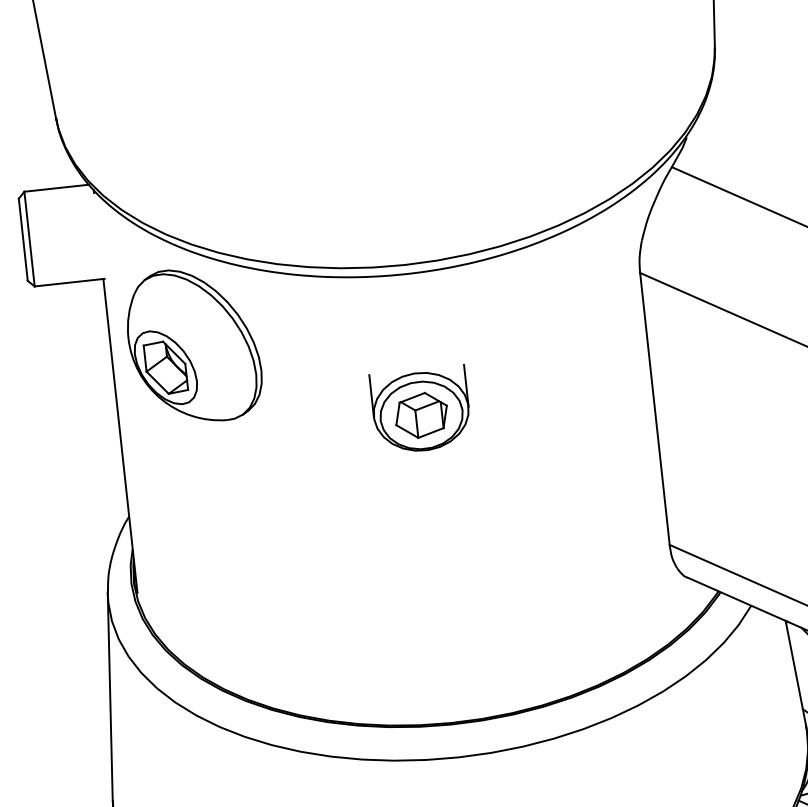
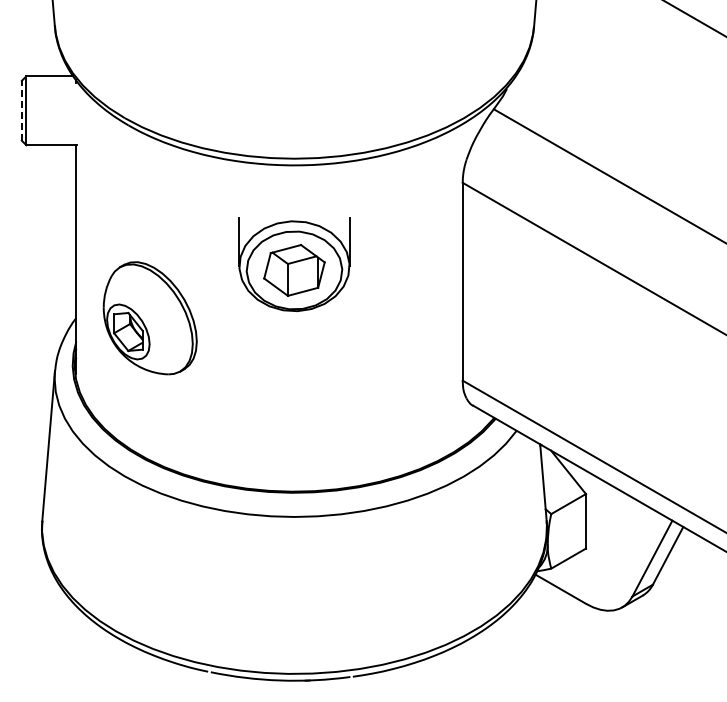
line: (22, 239) -> (21, 110), solid -> dashed
part: (192, 346) -> (149, 318), moved
part: (421, 410) -> (294, 264), size x1.6

